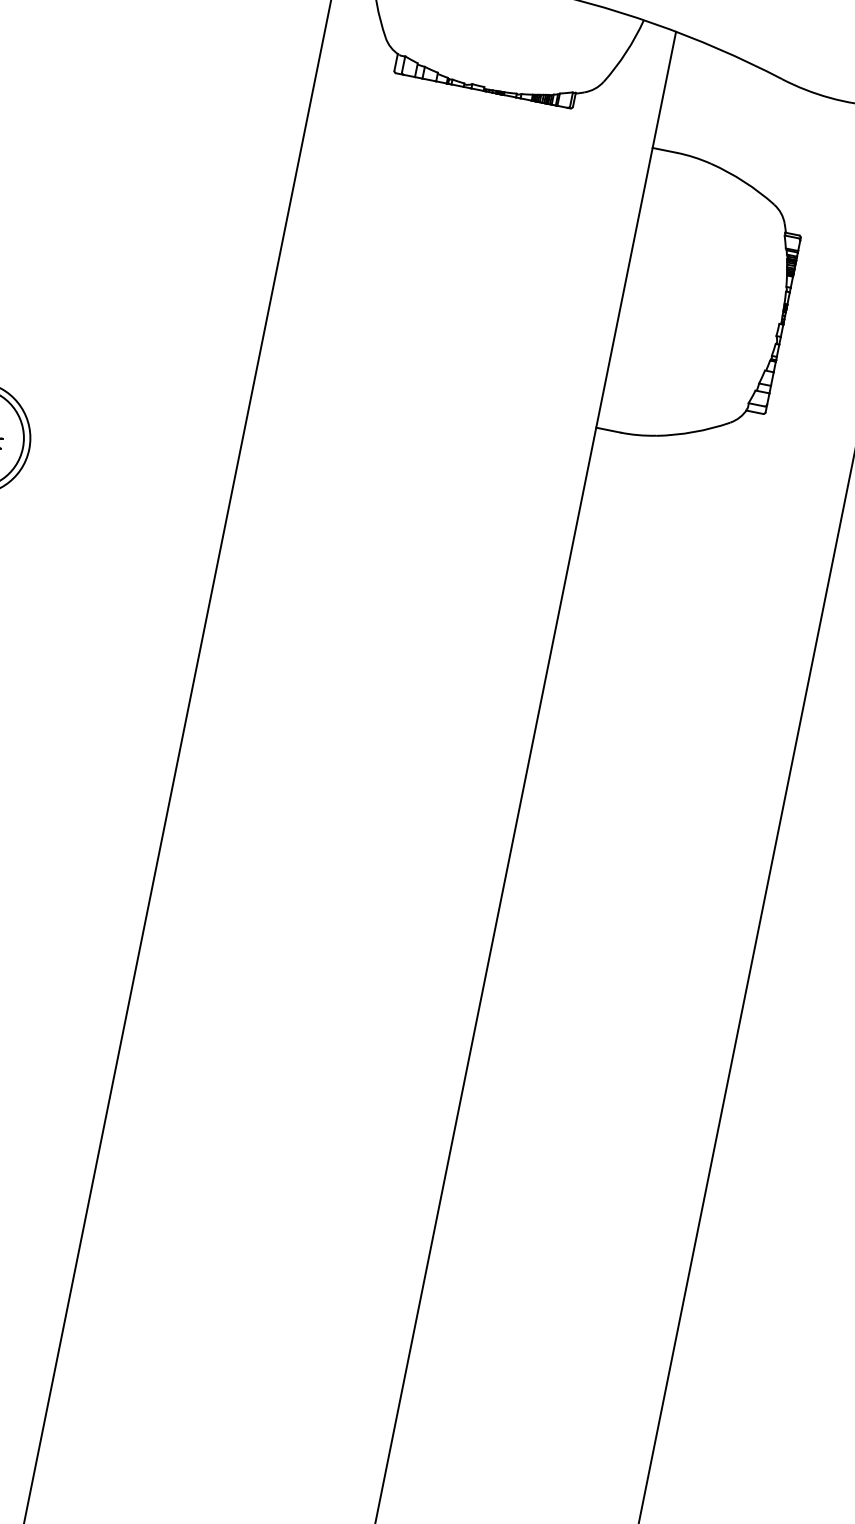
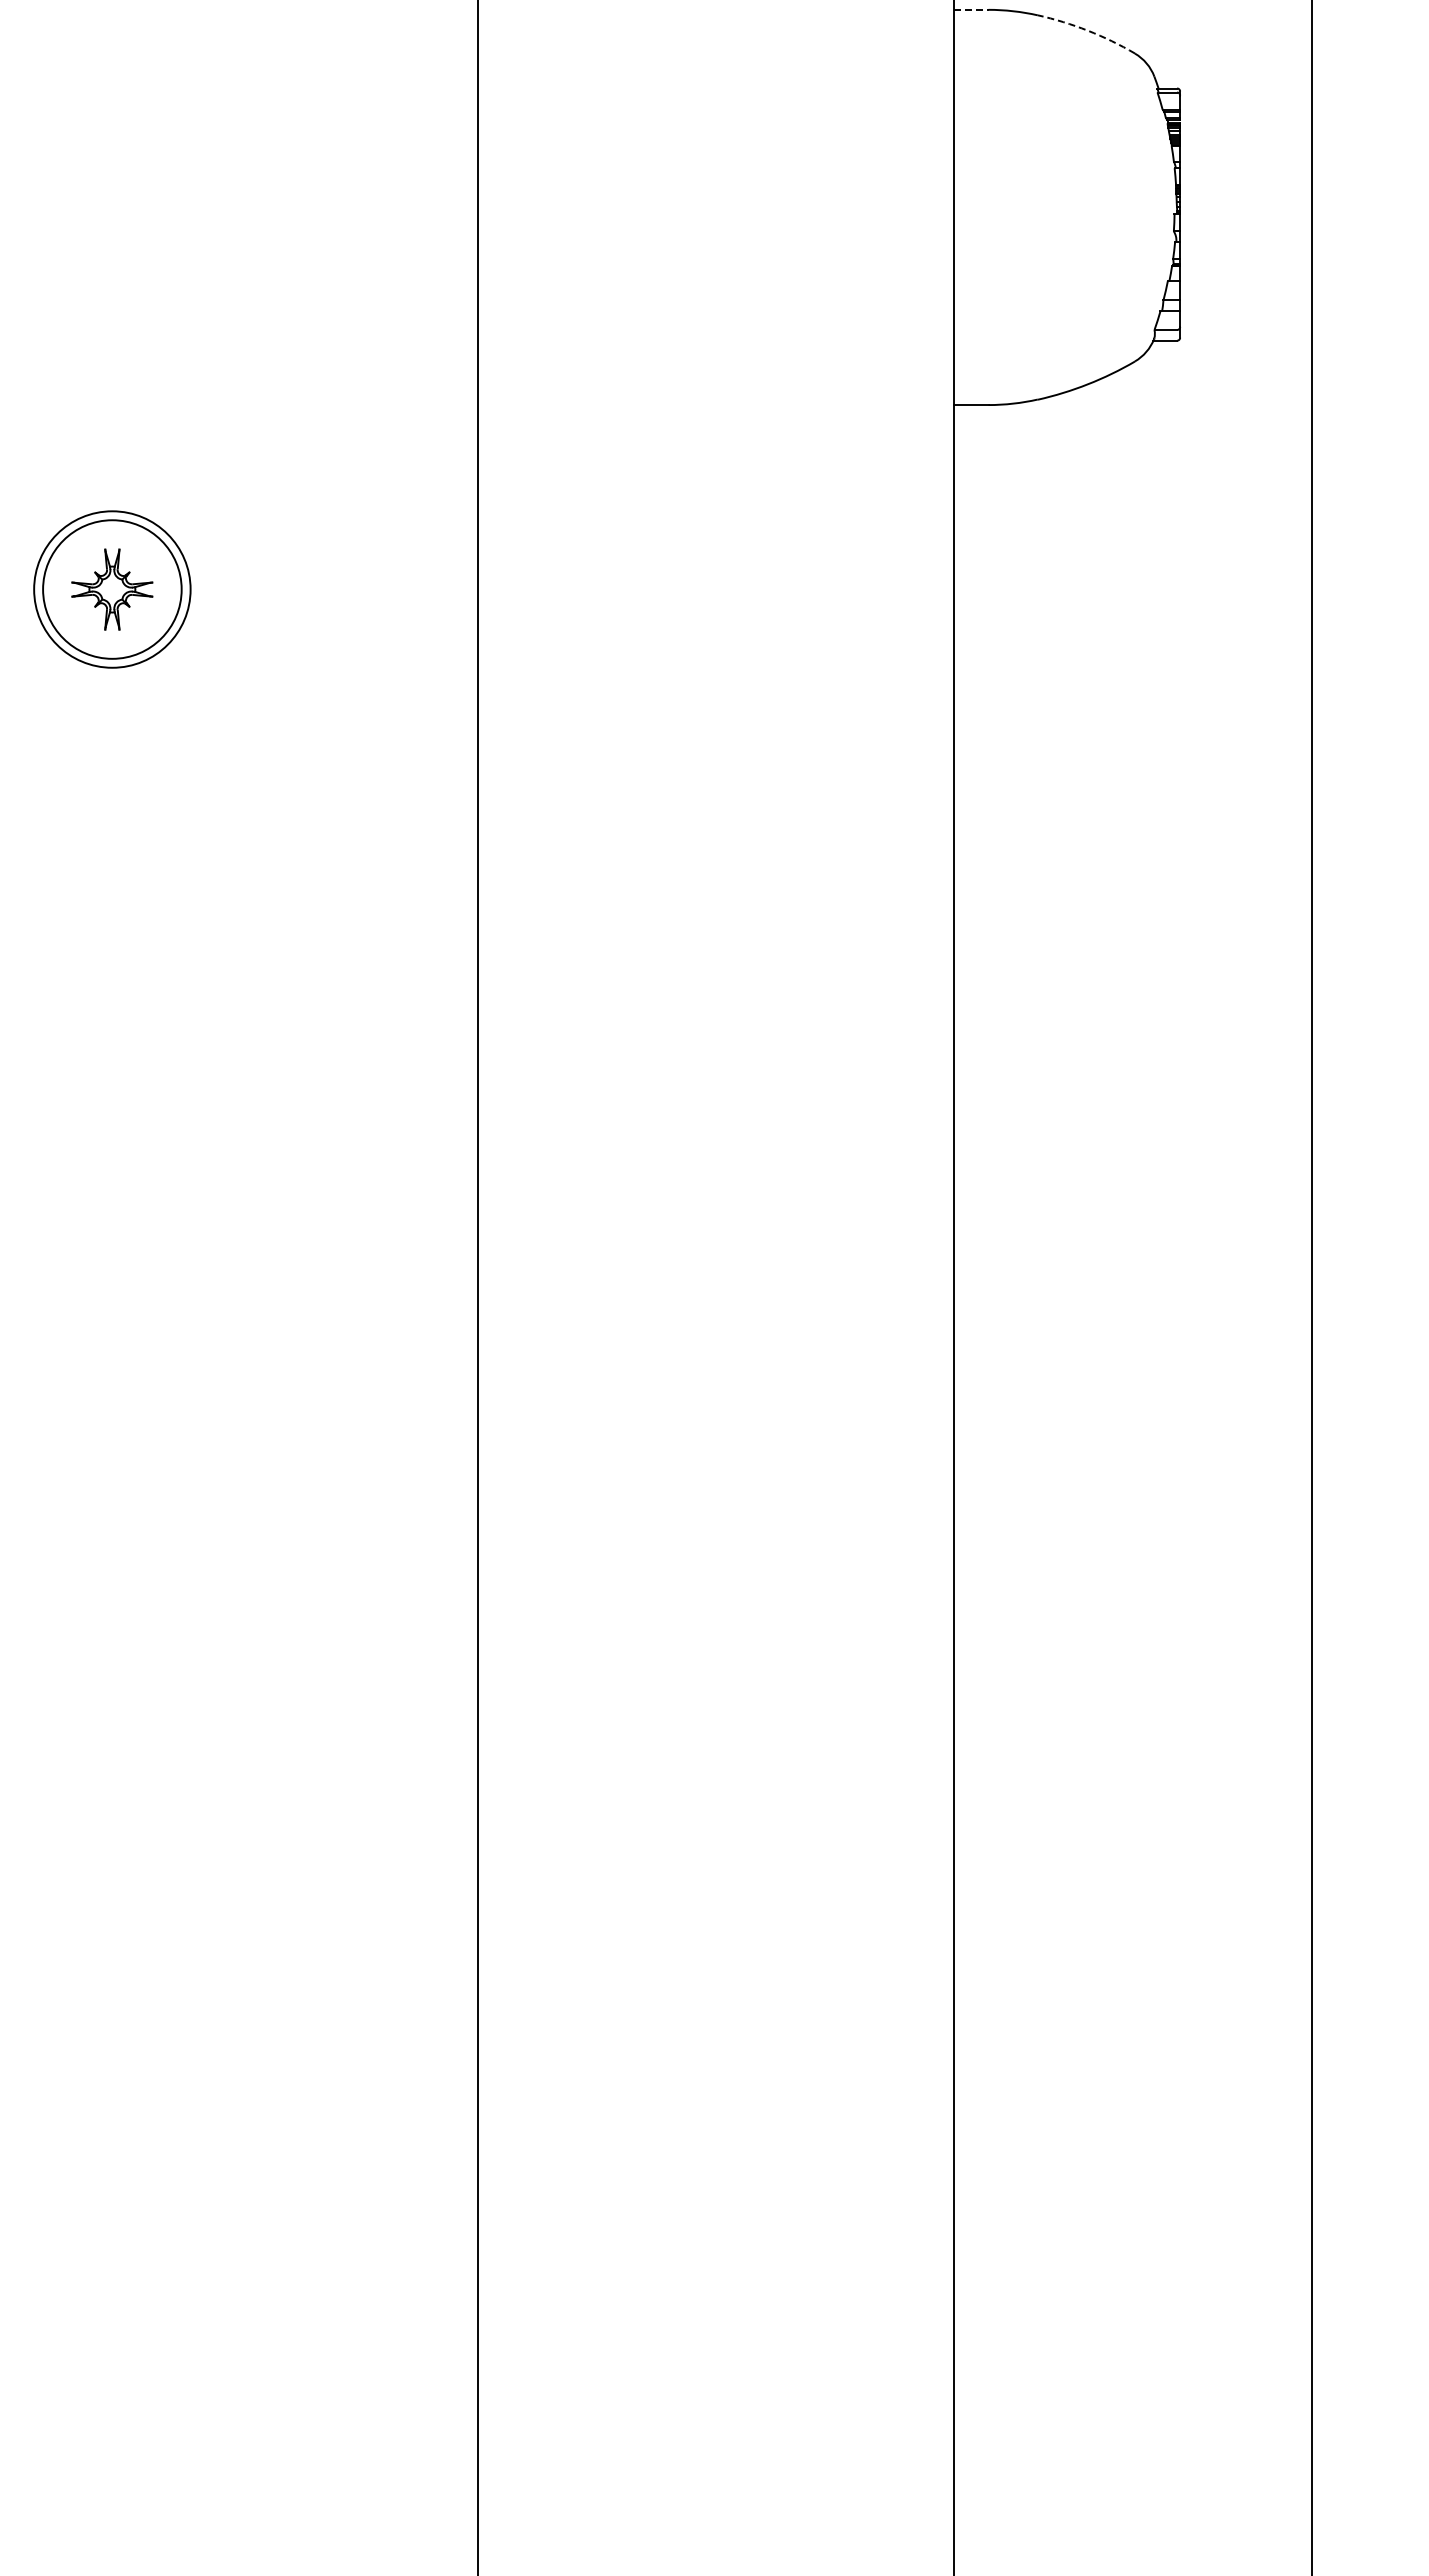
line: (664, 150) -> (971, 9), solid -> dashed
arc: (743, 181) -> (1087, 30), solid -> dashed

